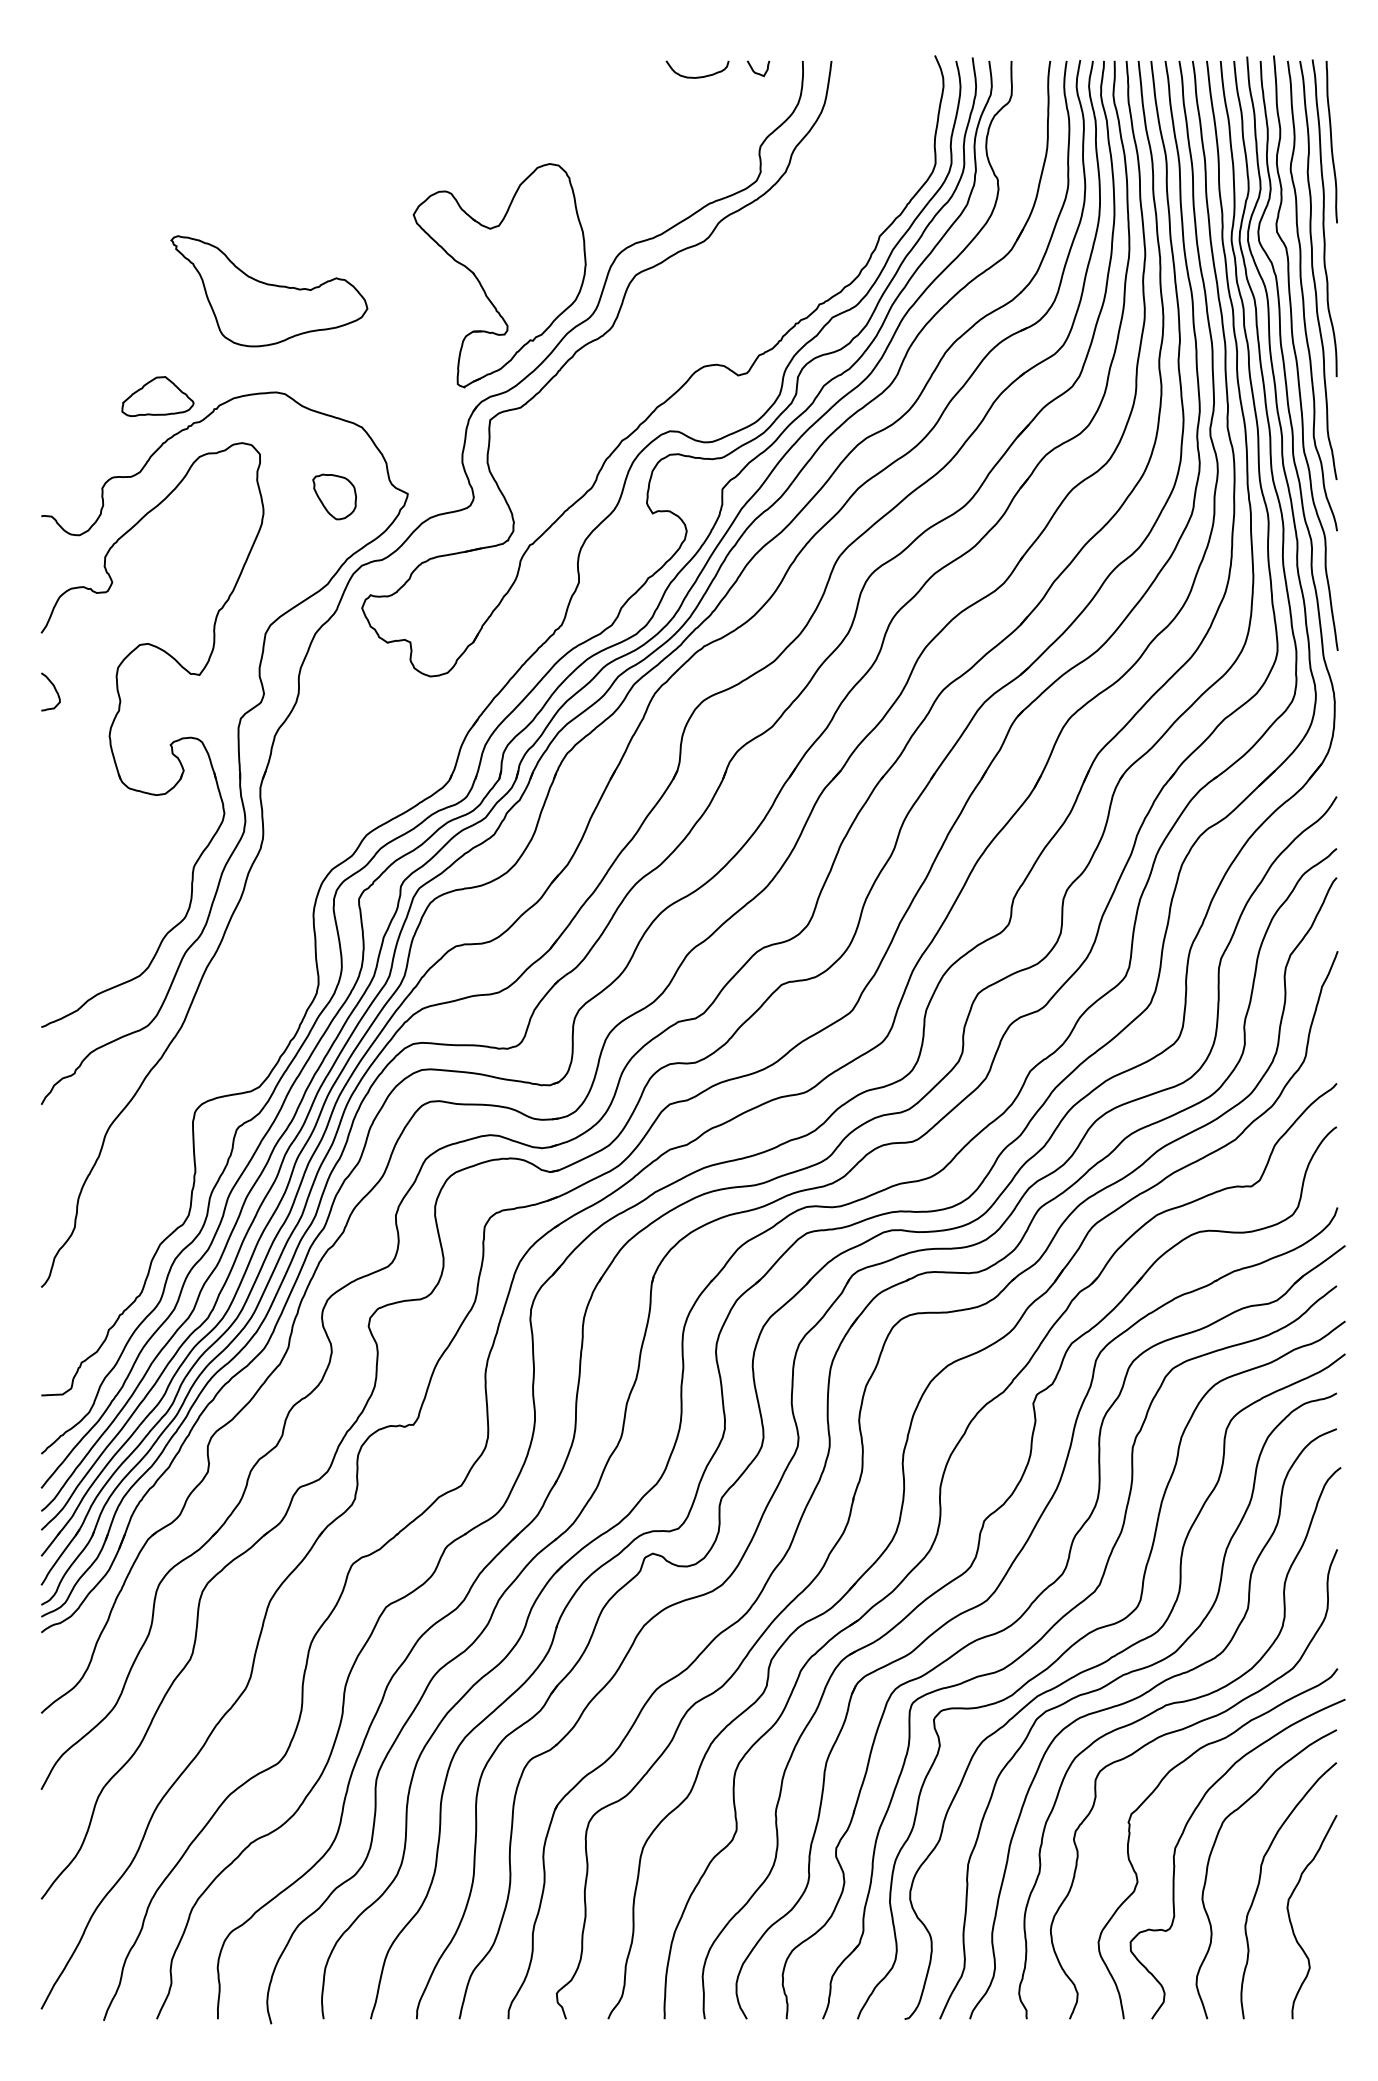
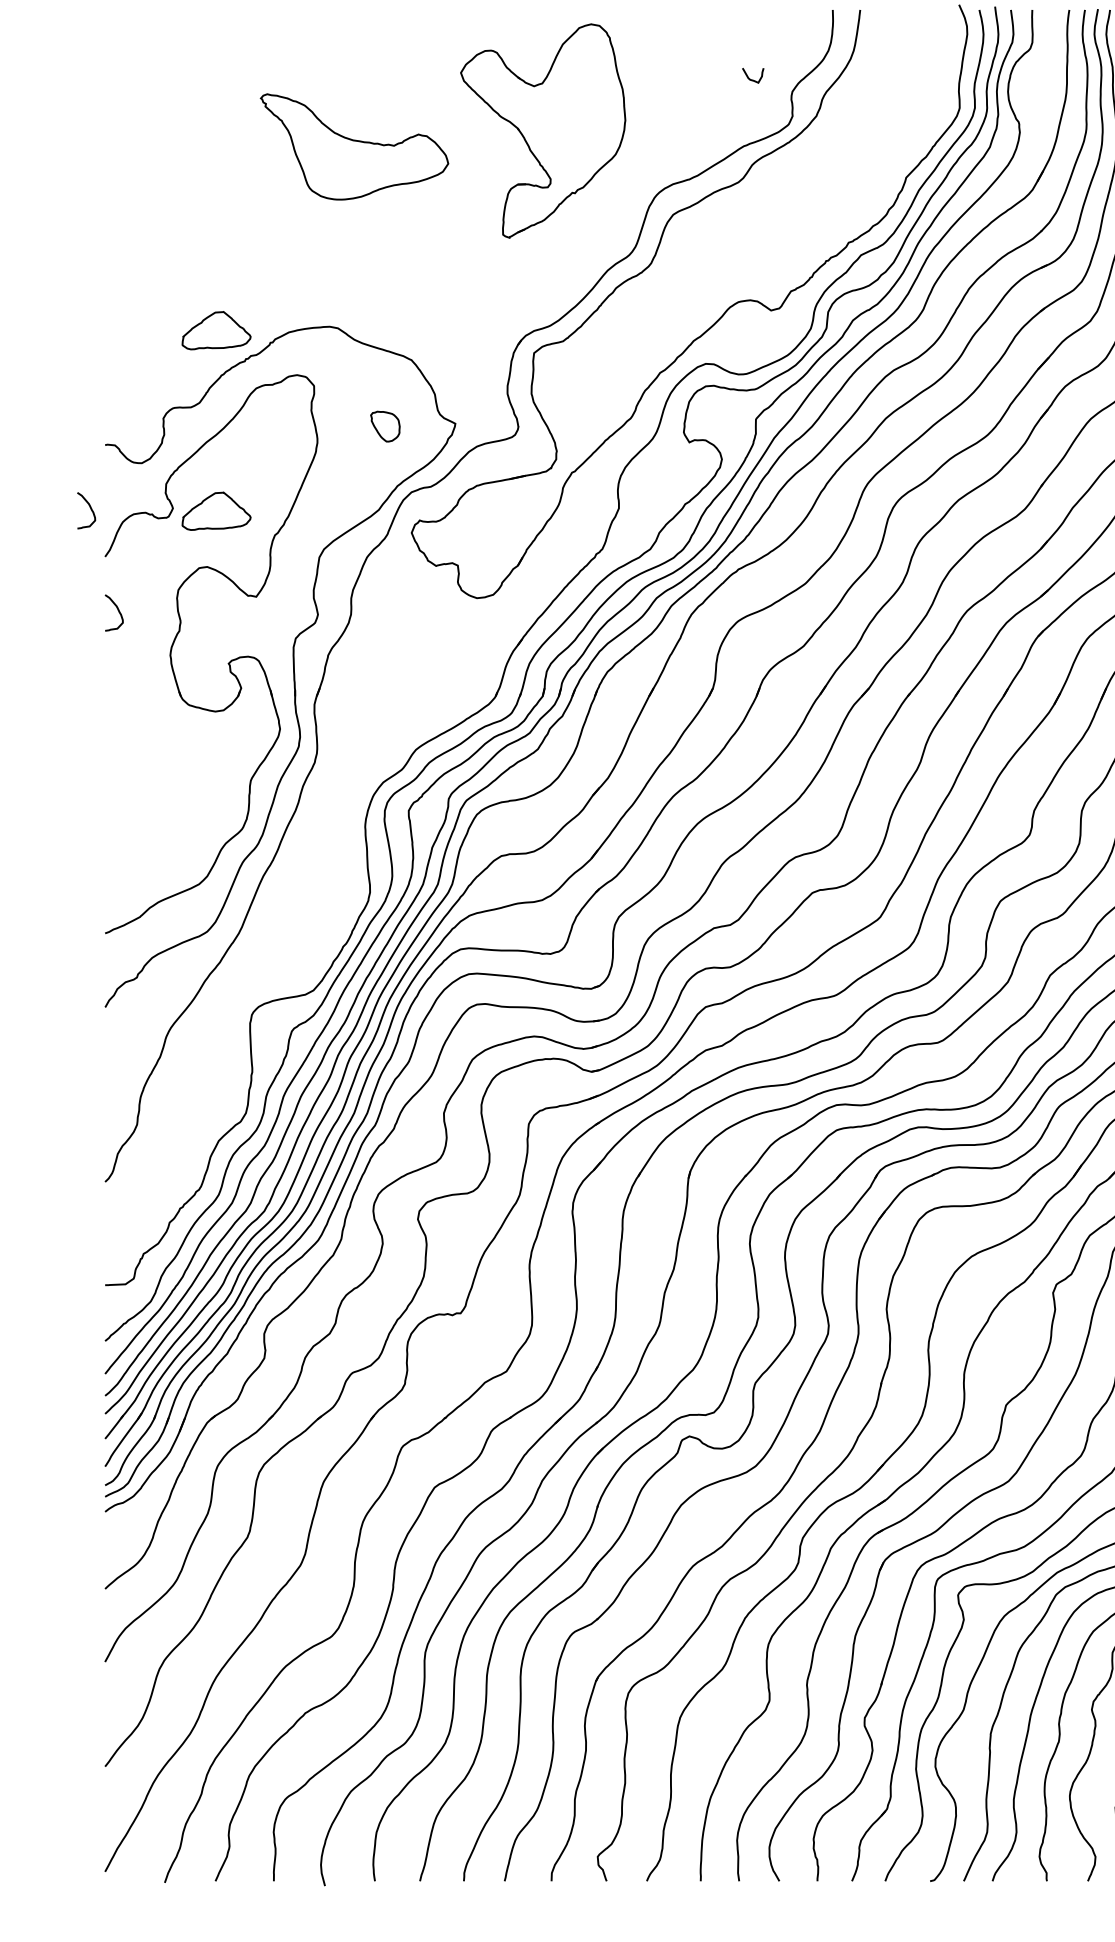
curve: (757, 72) -> (752, 79), moved
curve: (697, 76) -> (732, 24), removed
part: (499, 275) -> (542, 130), moved
part: (269, 291) -> (354, 147), moved
part: (334, 496) -> (385, 426), size x0.7
curve: (25, 582) -> (90, 508), added
part: (157, 585) -> (216, 511), added

